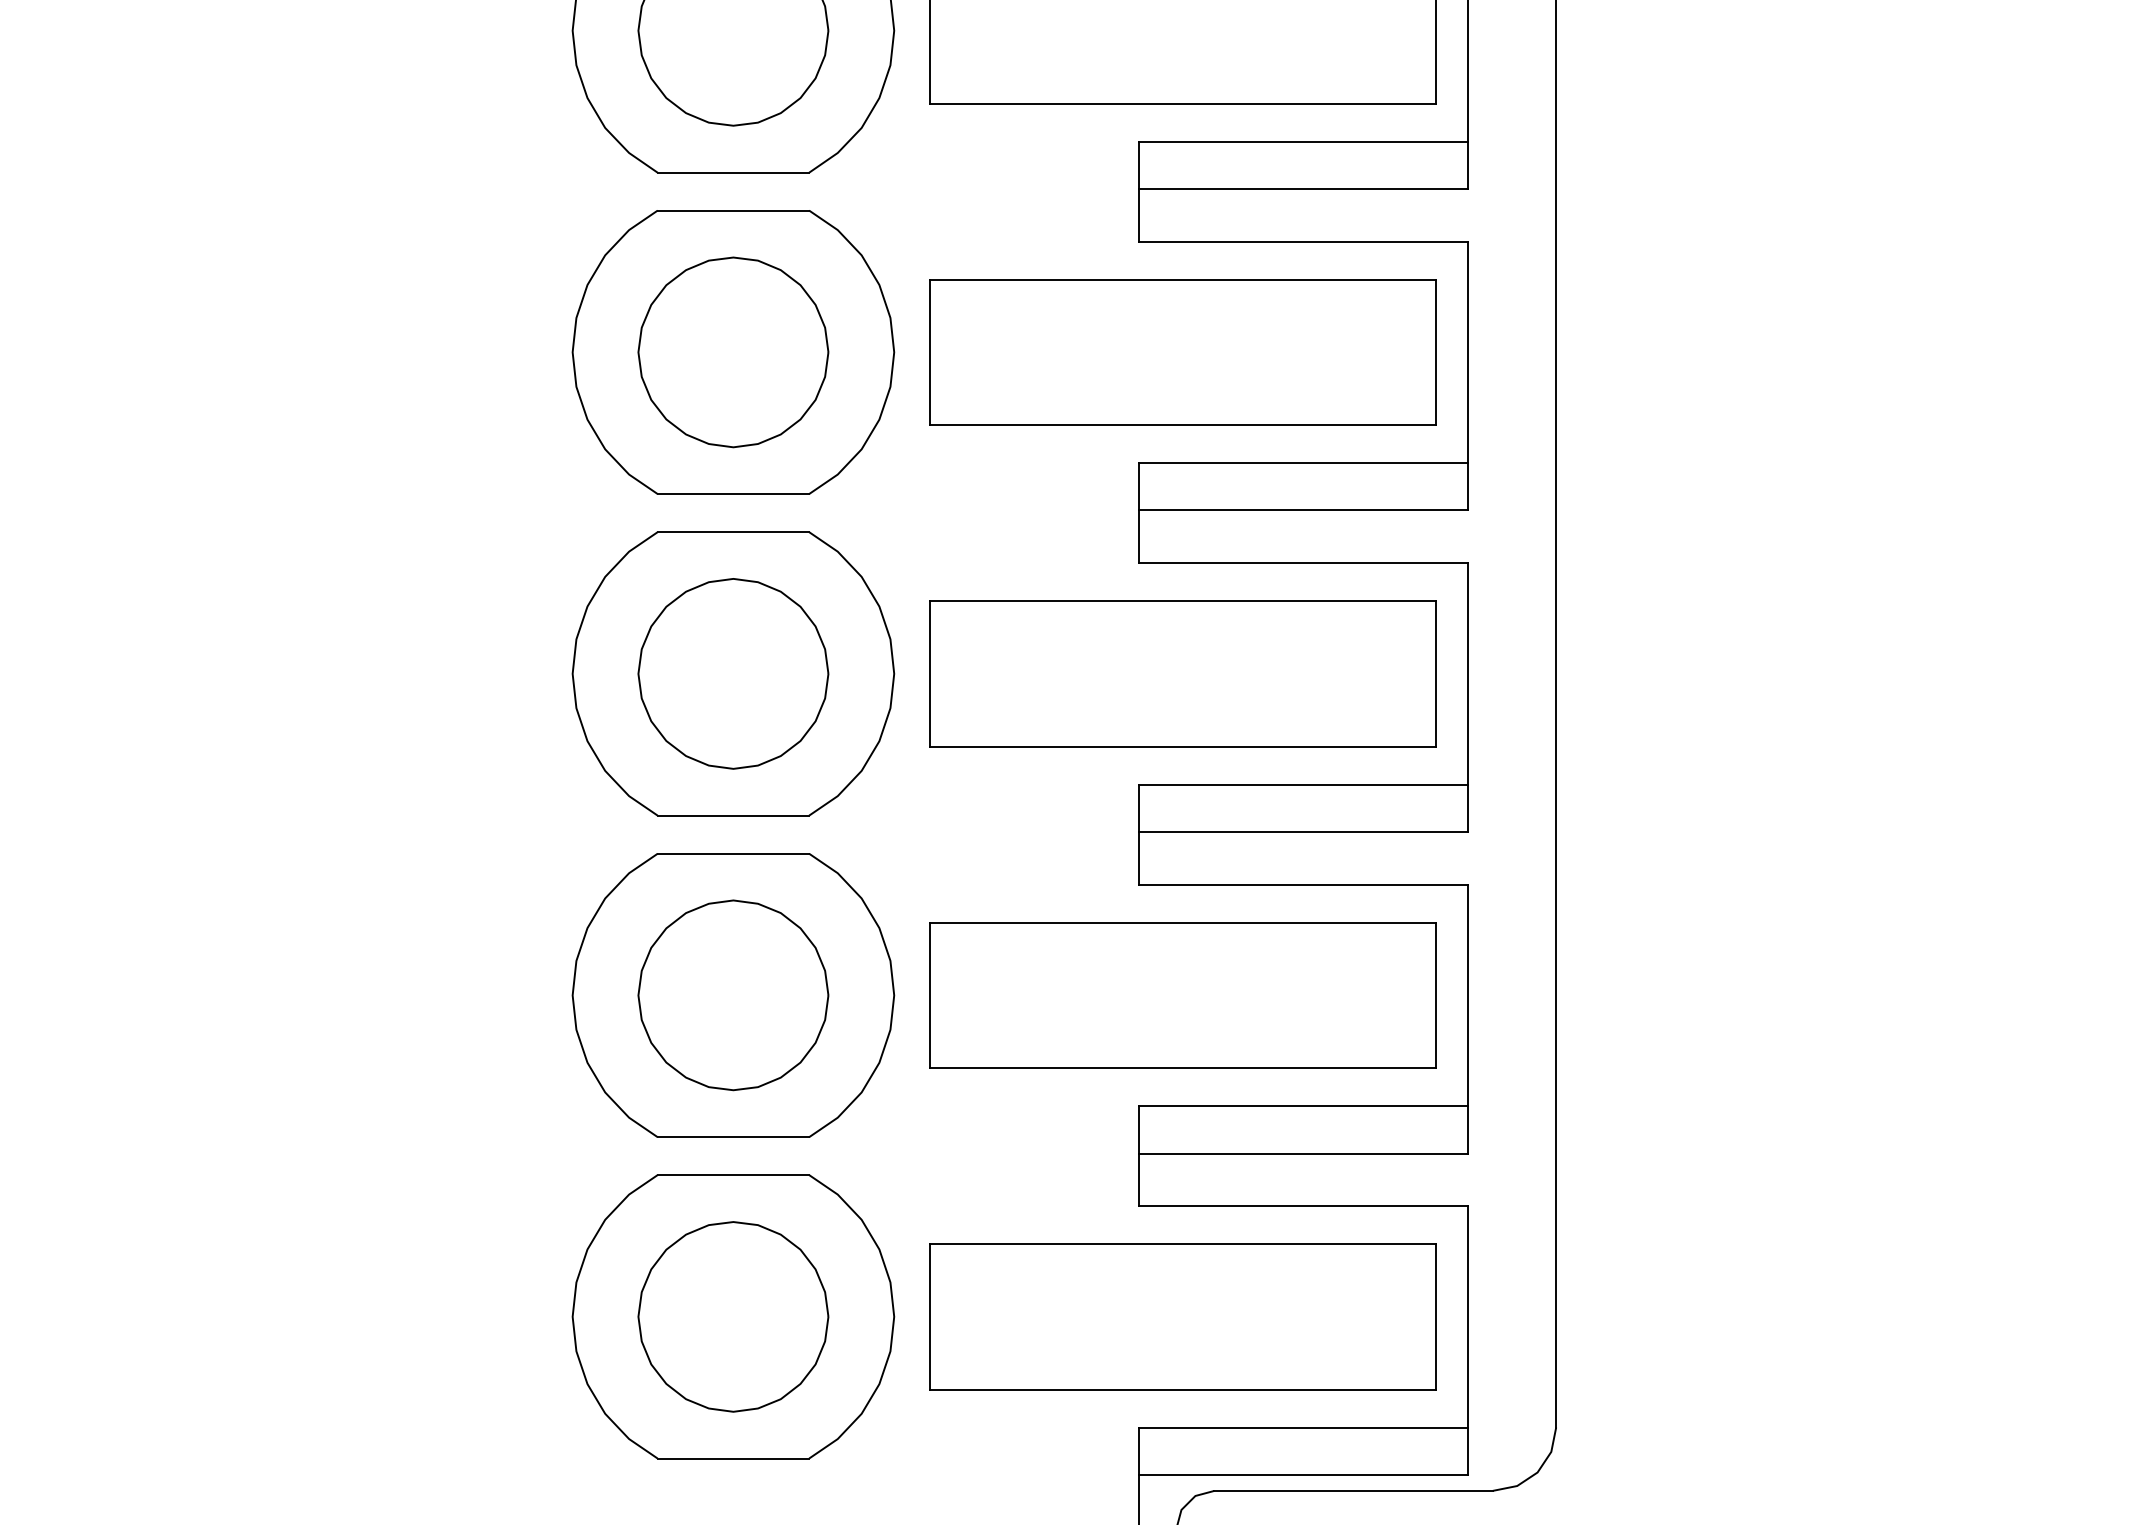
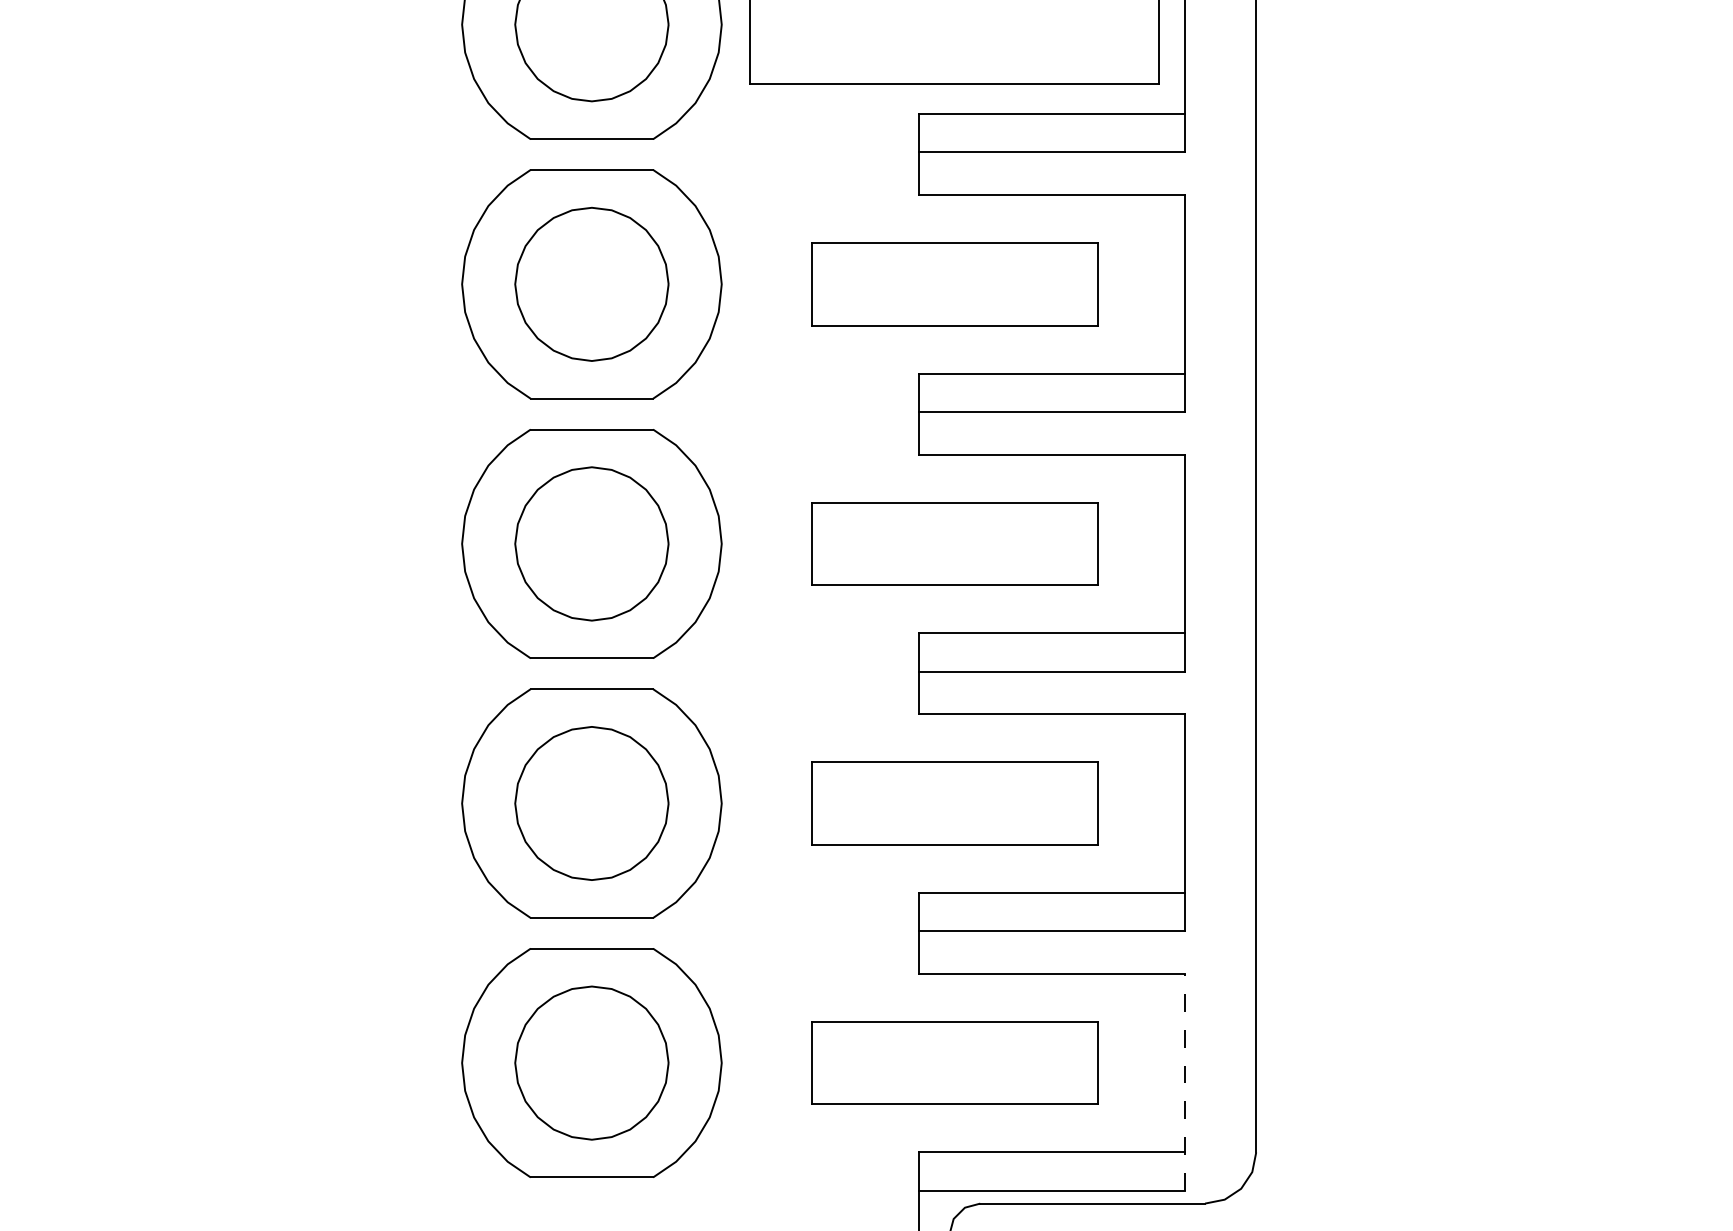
part: (1182, 352) -> (954, 284), size x0.7
part: (1182, 673) -> (954, 543), size x0.7
part: (1182, 995) -> (954, 803), size x0.7
part: (1182, 1316) -> (954, 1062), size x0.7
line: (1467, 1340) -> (1184, 1082), solid -> dashed

